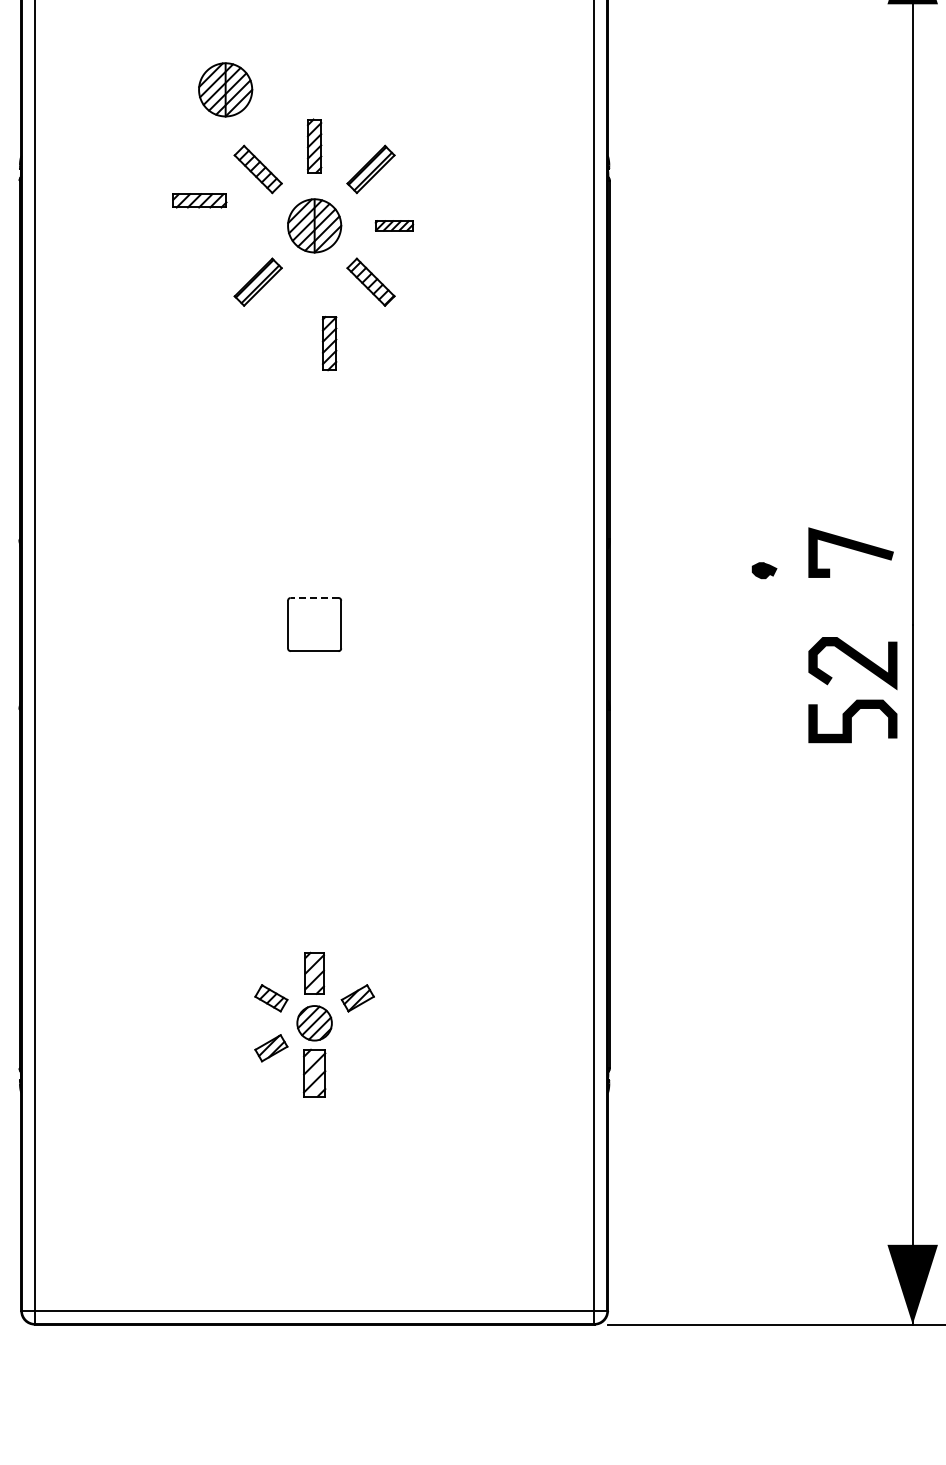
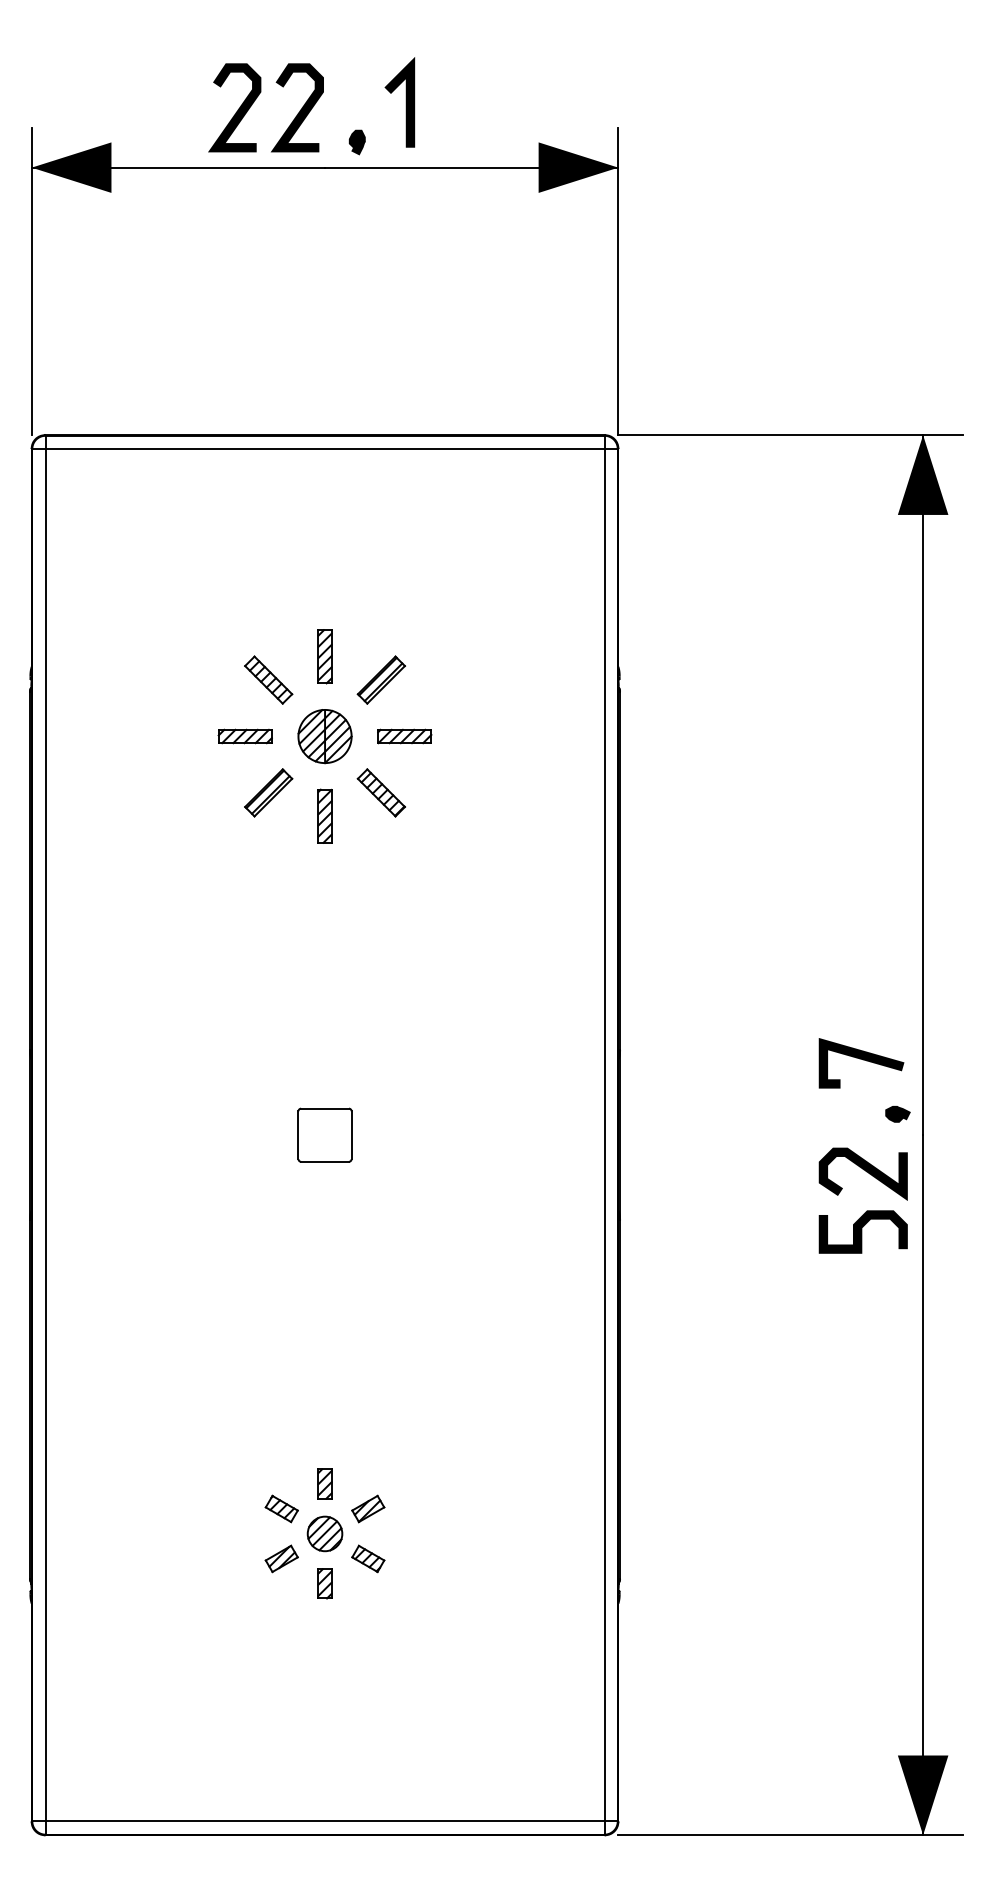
part: (225, 89) -> (235, 600), removed
part: (199, 200) -> (244, 736), moved
part: (394, 225) -> (404, 736), size x1.43
part: (329, 342) -> (324, 815), moved
part: (764, 570) -> (897, 1114), moved
line: (315, 597) -> (325, 1108), dashed -> solid
part: (314, 972) -> (324, 1483), size x0.71
part: (358, 1047) -> (368, 1558), added
part: (314, 1072) -> (324, 1583), size x0.62

